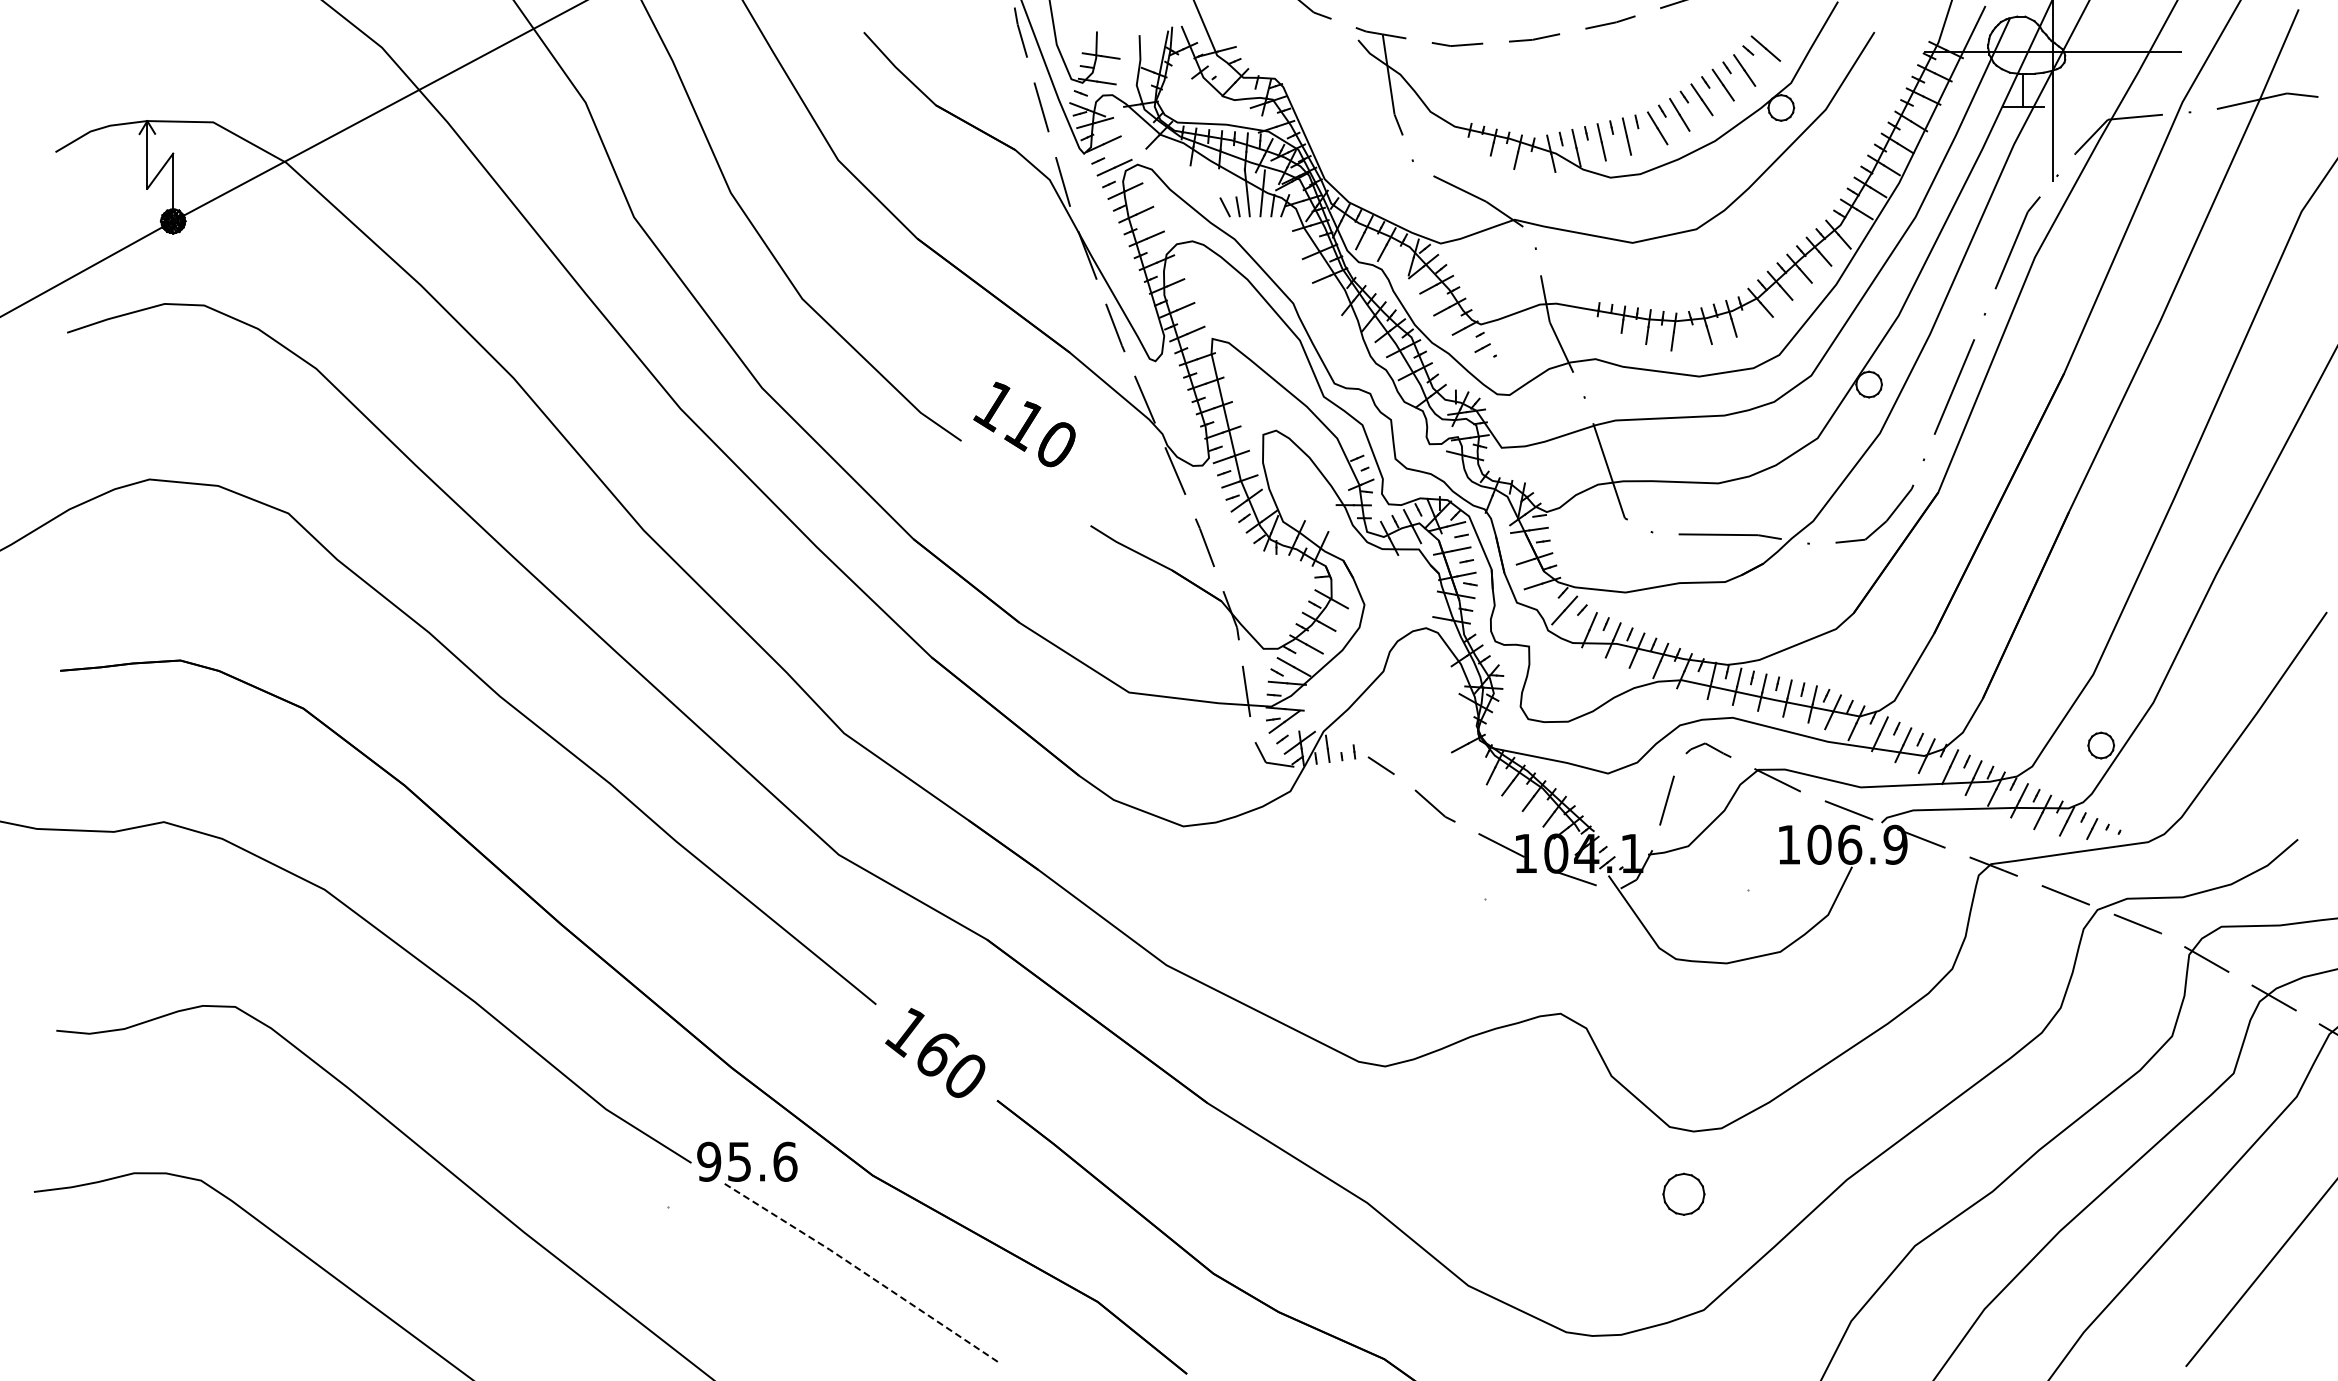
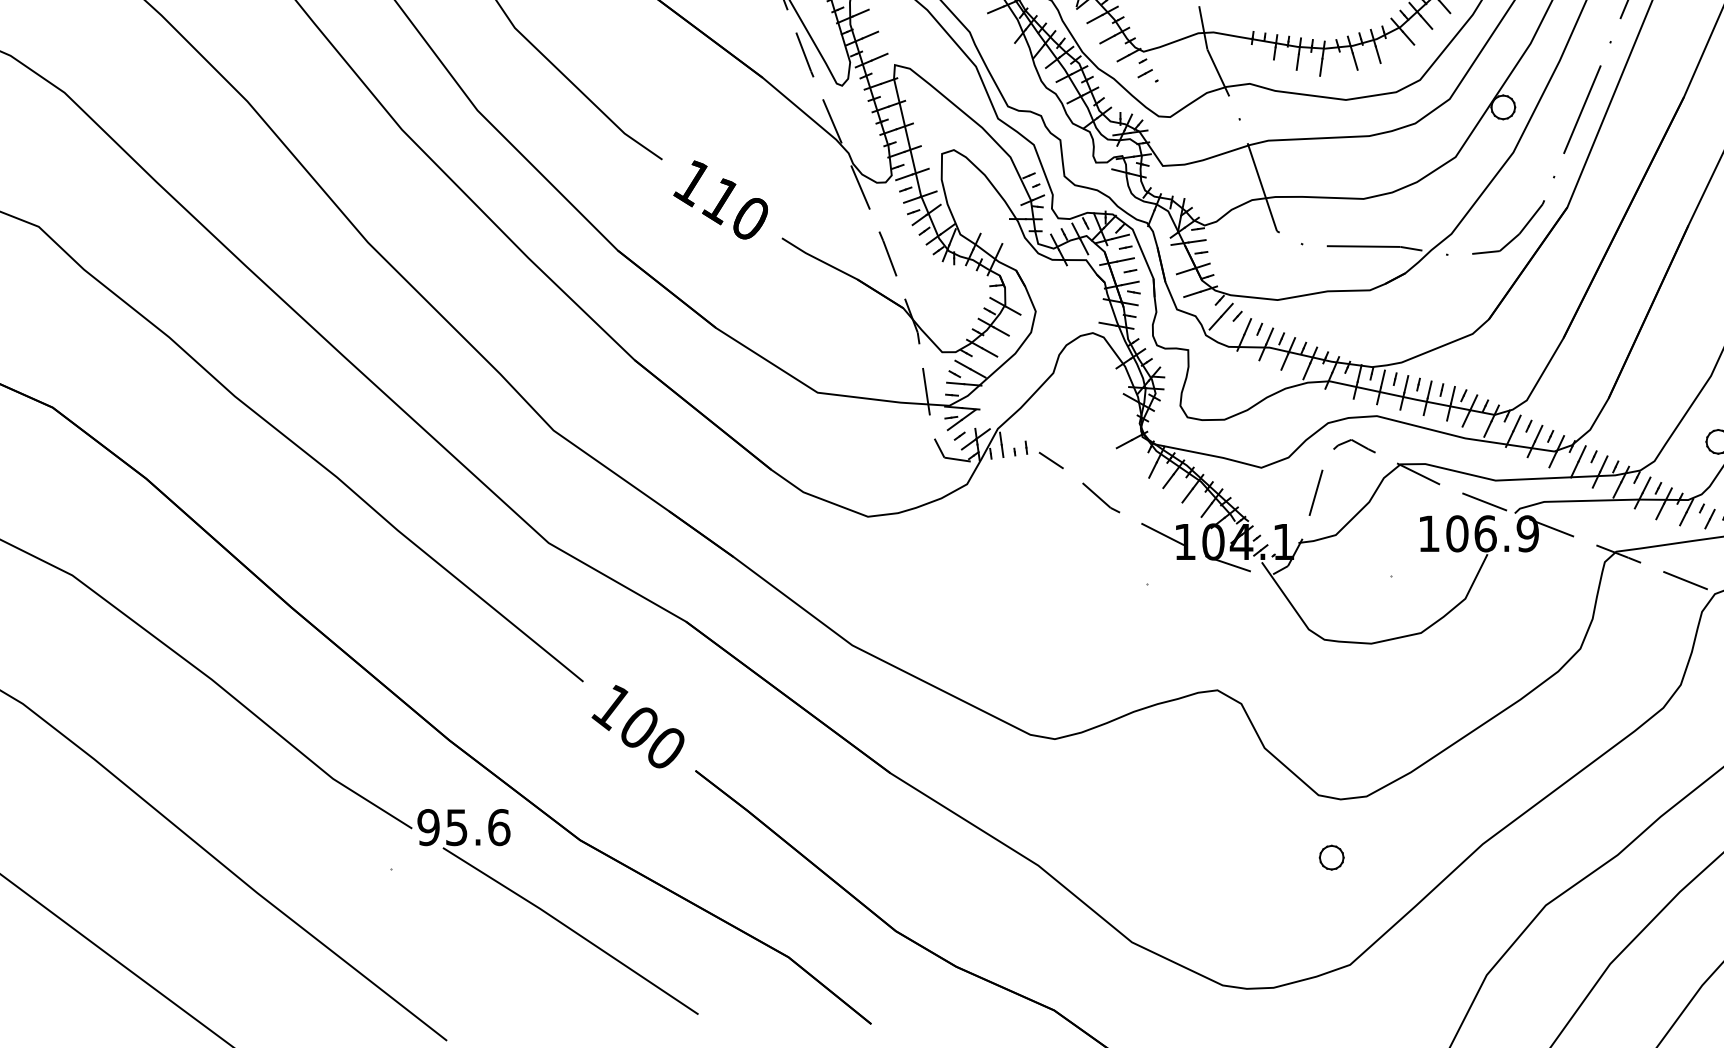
text: (1024, 424) -> (720, 199), moved
text: (938, 1054) -> (641, 728), 160 -> 100
part: (1683, 1194) -> (1331, 857), size x0.62
line: (863, 1272) -> (571, 930), dashed -> solid

